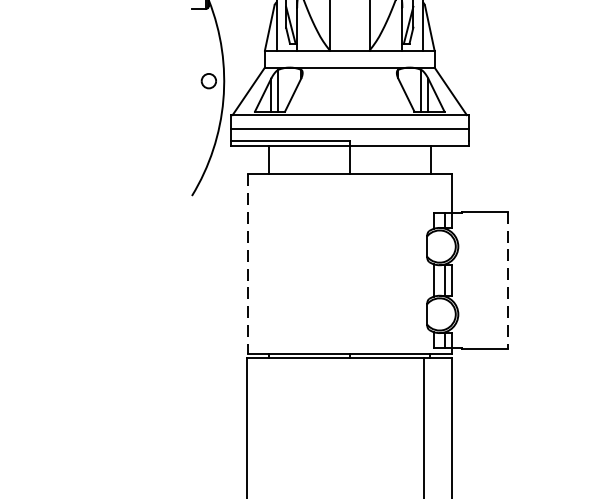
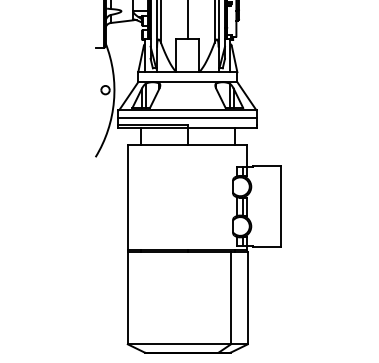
line: (248, 264) -> (128, 197), dashed -> solid
line: (508, 281) -> (280, 207), dashed -> solid

